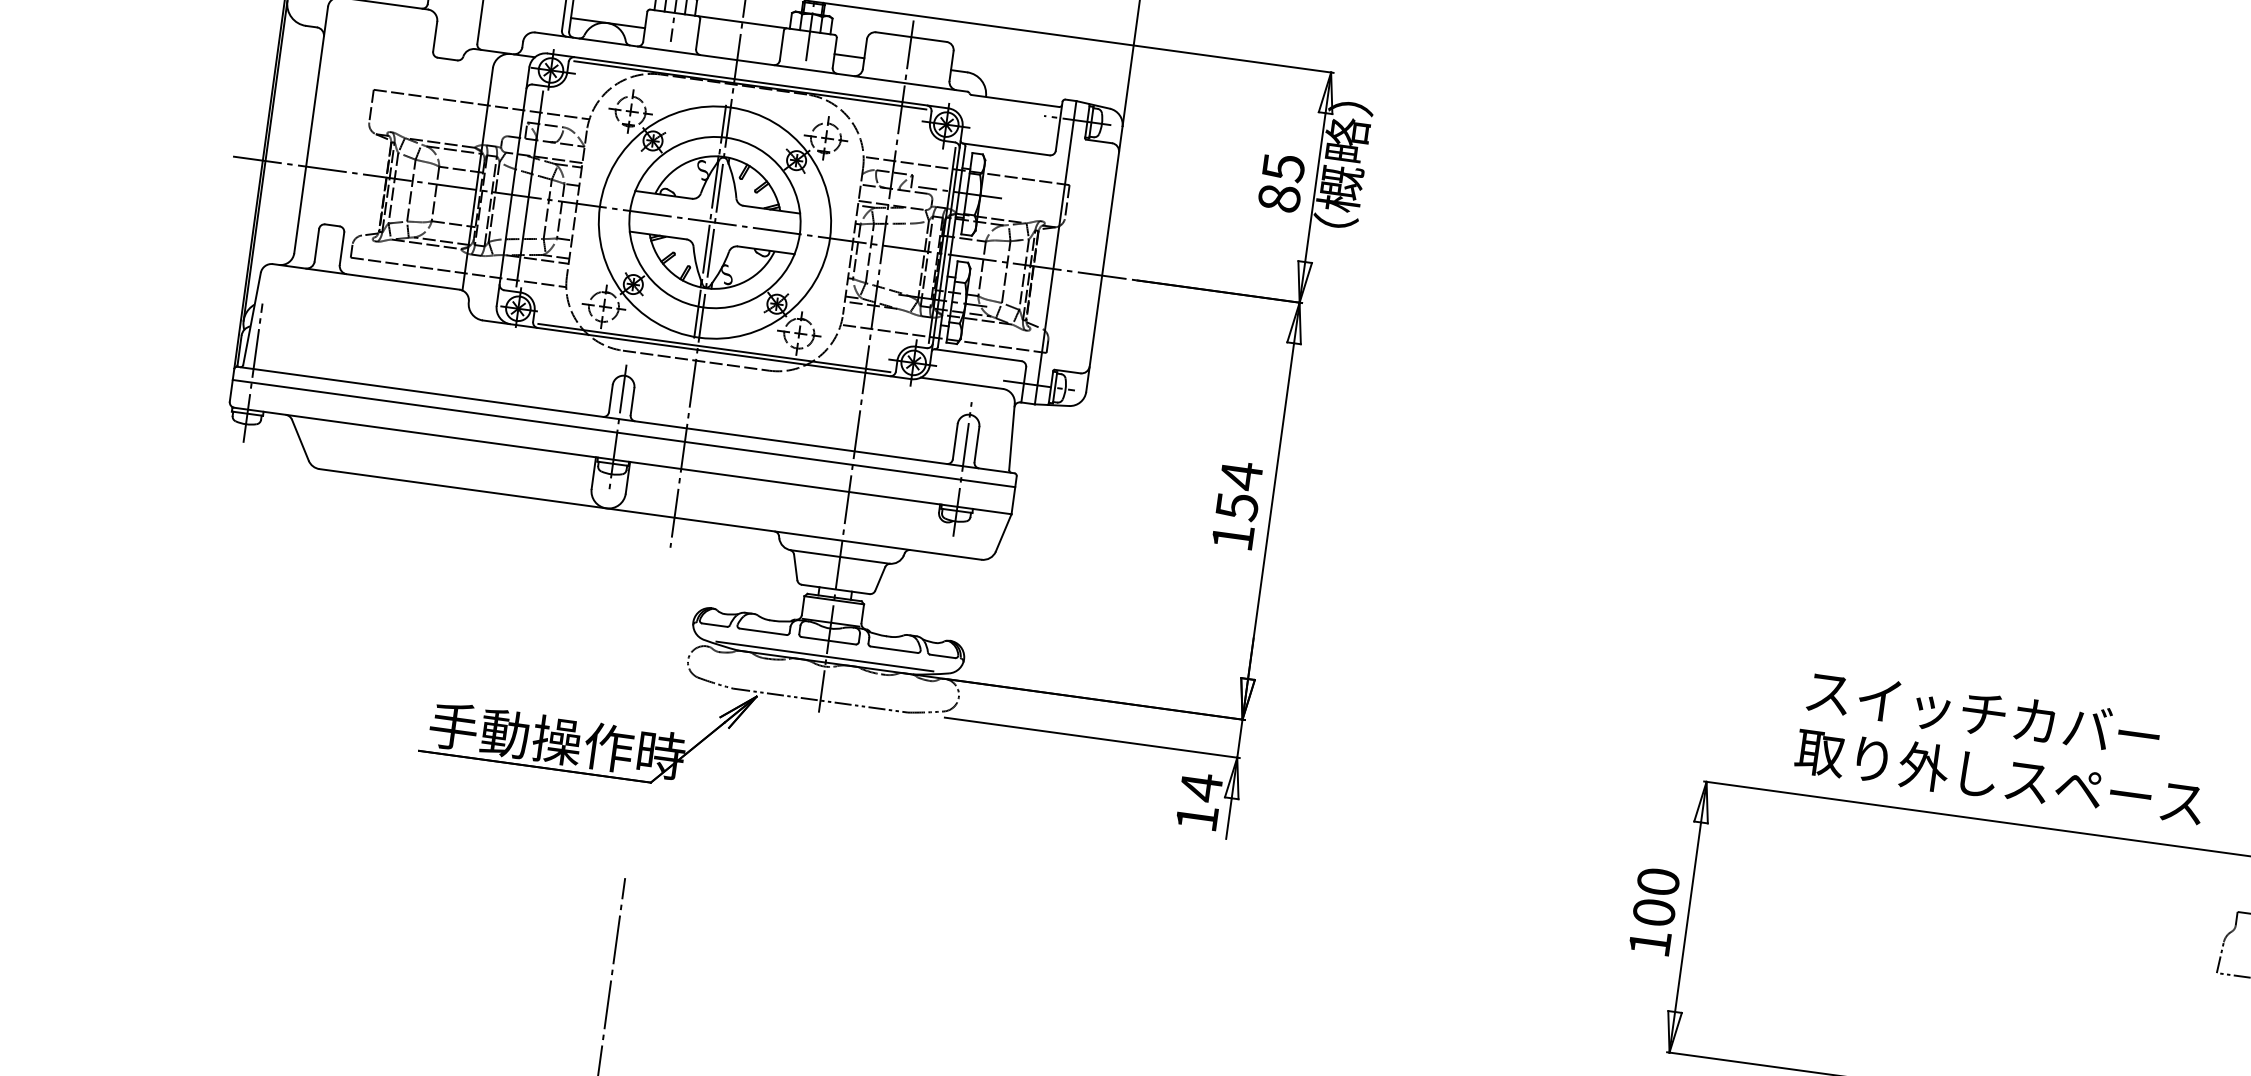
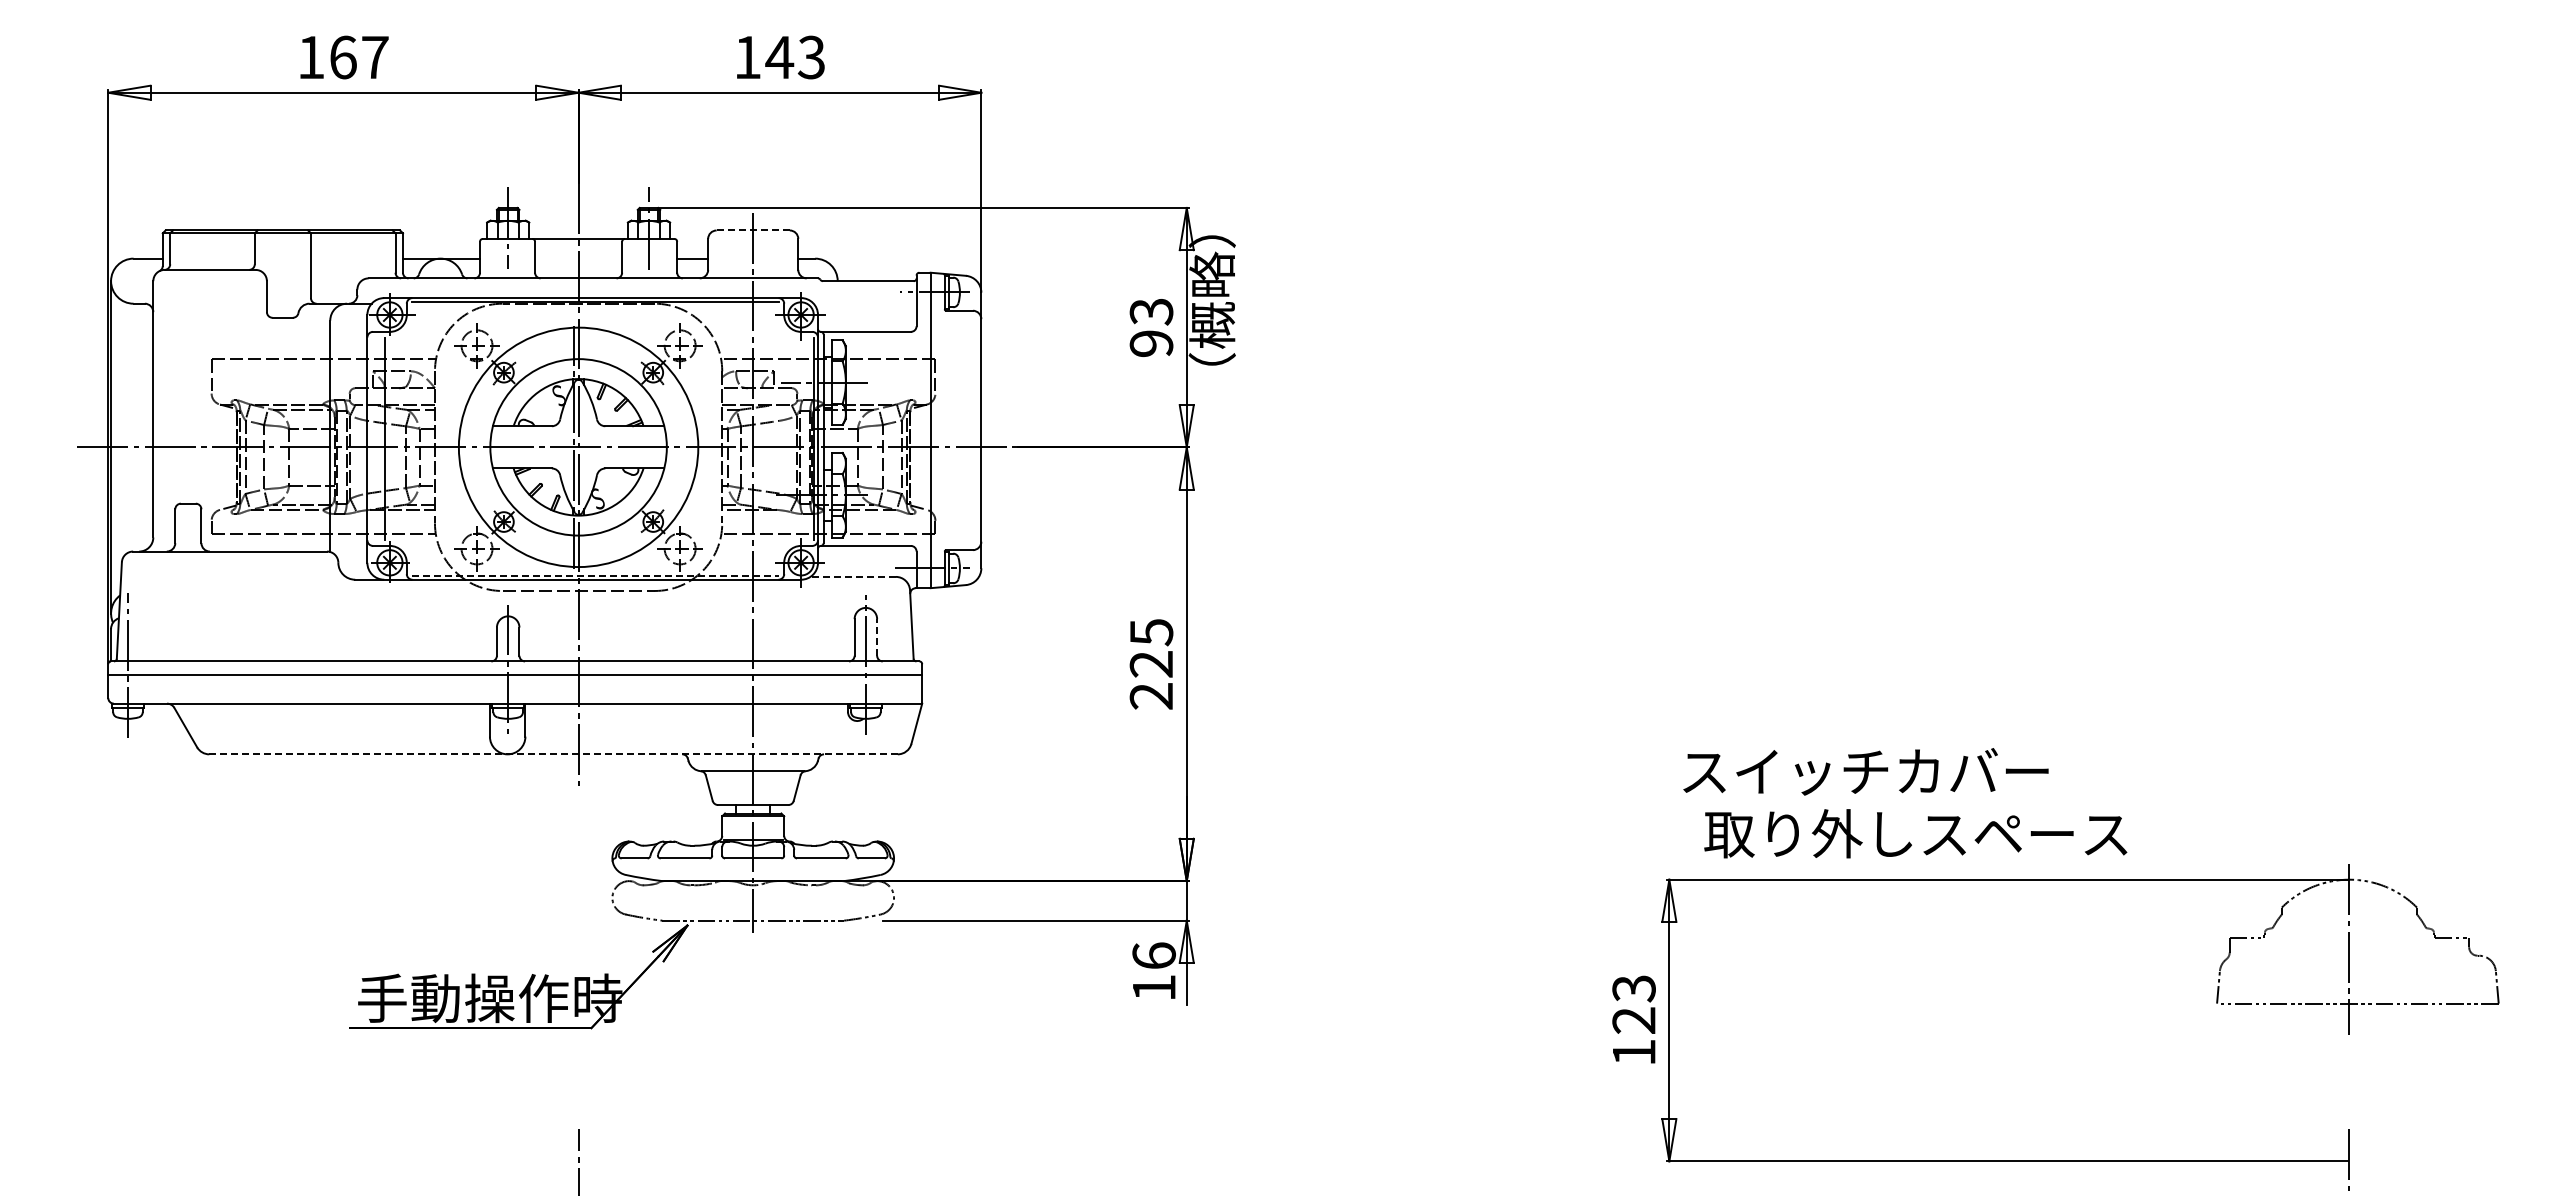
line: (911, 37) -> (753, 230), solid -> dashed
text: (1281, 182) -> (1151, 327), 85 -> 93
line: (715, 348) -> (596, 575), solid -> dashed
line: (962, 382) -> (853, 576), solid -> dashed
line: (977, 443) -> (877, 636), solid -> dashed
text: (1237, 505) -> (1151, 663), 154 -> 225
line: (651, 514) -> (554, 754), solid -> dashed
line: (824, 656) -> (751, 875), removed
text: (1983, 713) -> (1865, 771), moved
text: (1999, 776) -> (1915, 833), moved
text: (1200, 786) -> (1153, 955), 14 -> 16
text: (1655, 897) -> (1633, 1004), 100 -> 123

